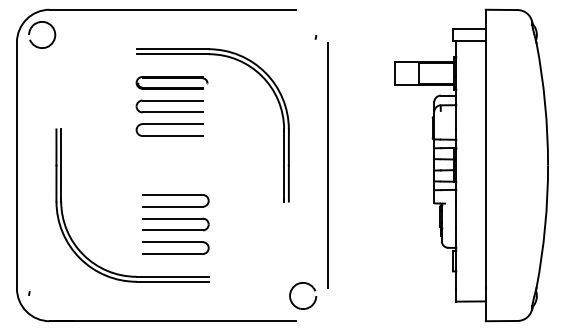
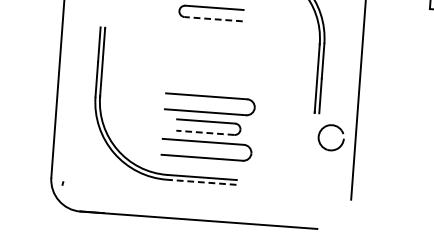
line: (172, 112) -> (213, 19), solid -> dashed
part: (169, 129) -> (209, 35), removed
part: (175, 200) -> (210, 104), size x1.4
line: (172, 230) -> (205, 132), solid -> dashed
part: (175, 247) -> (206, 149), size x1.4
line: (172, 281) -> (201, 182), solid -> dashed
part: (305, 284) -> (334, 126), moved

